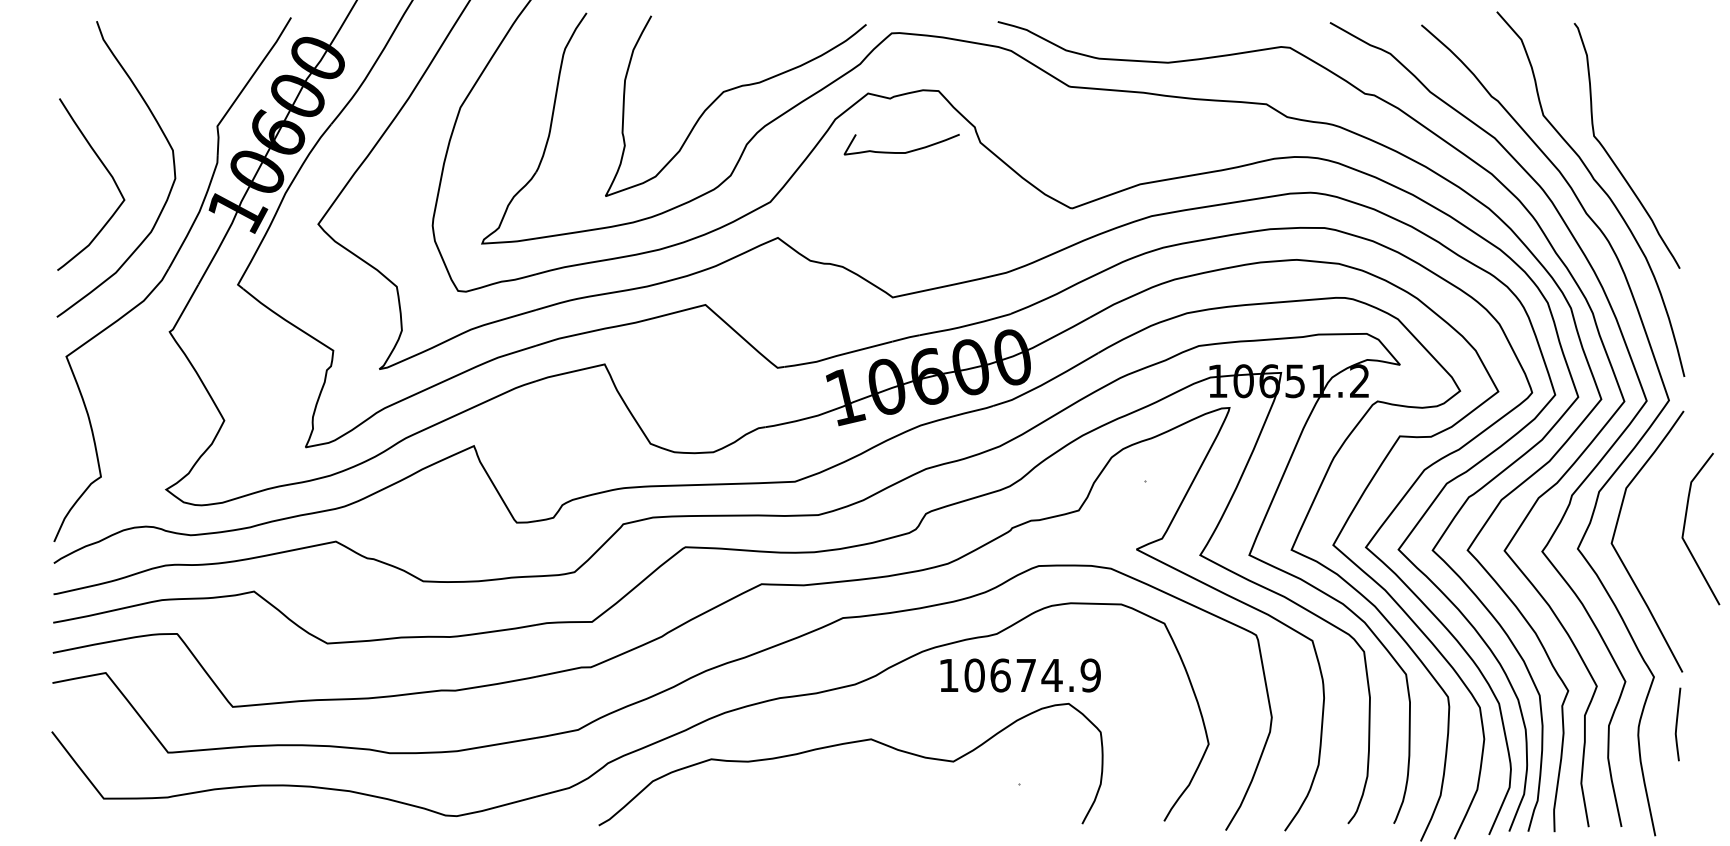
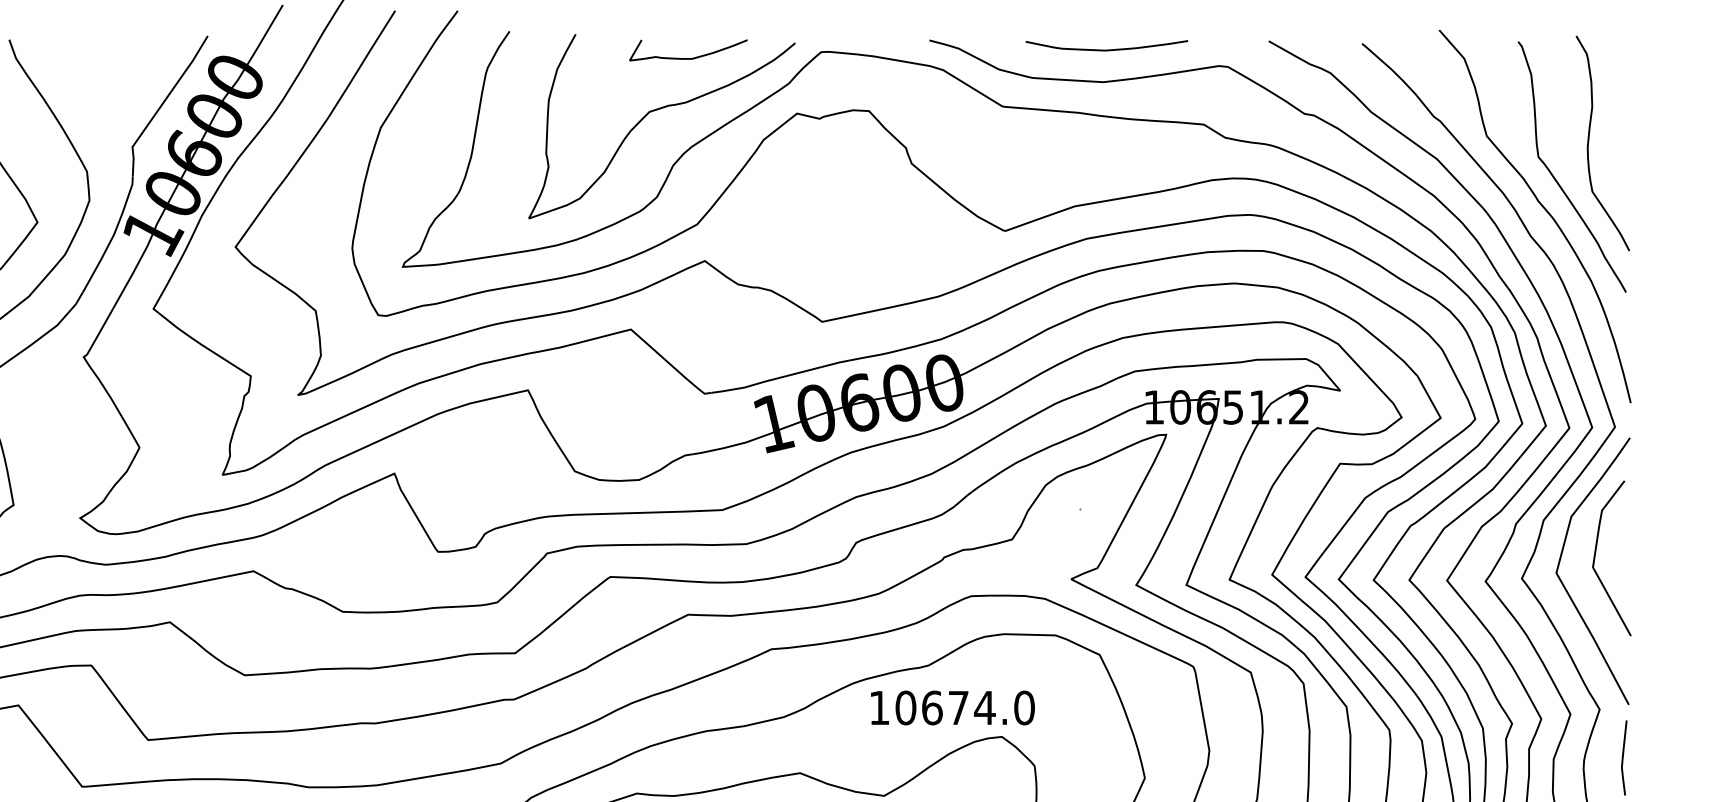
curve: (1171, 30) -> (1106, 49), added
curve: (1644, 117) -> (1589, 138), added
curve: (901, 152) -> (688, 58), moved
line: (1685, 526) -> (1596, 555), moved
text: (1090, 675) -> (1024, 707), 10674.9 -> 10674.0

